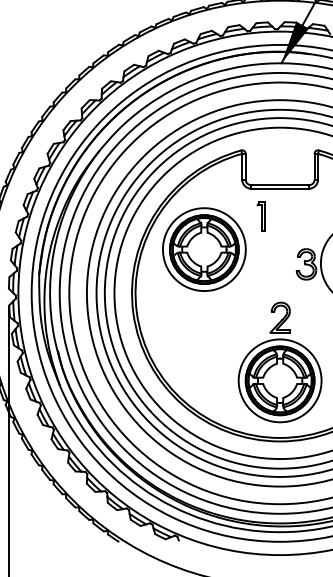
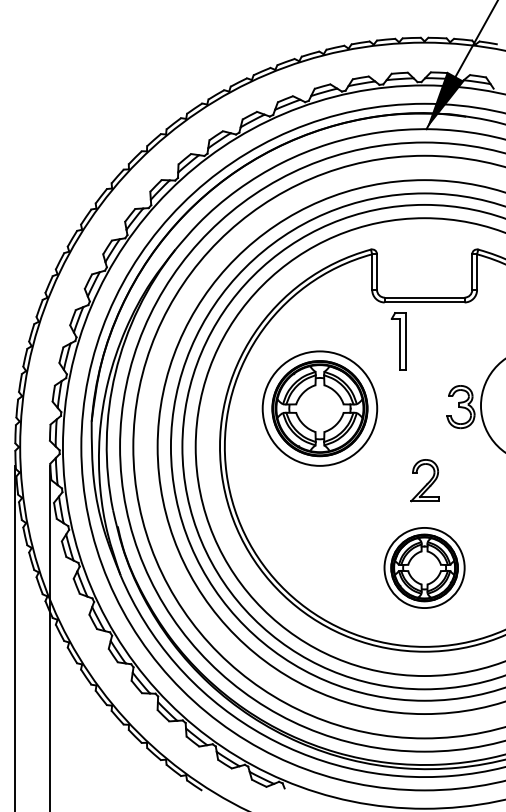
part: (260, 216) -> (397, 341), size x1.4
part: (204, 249) -> (319, 408), moved
part: (280, 380) -> (424, 567), size x0.7

